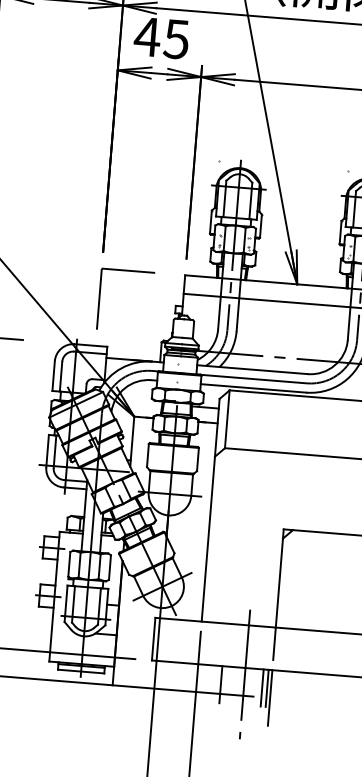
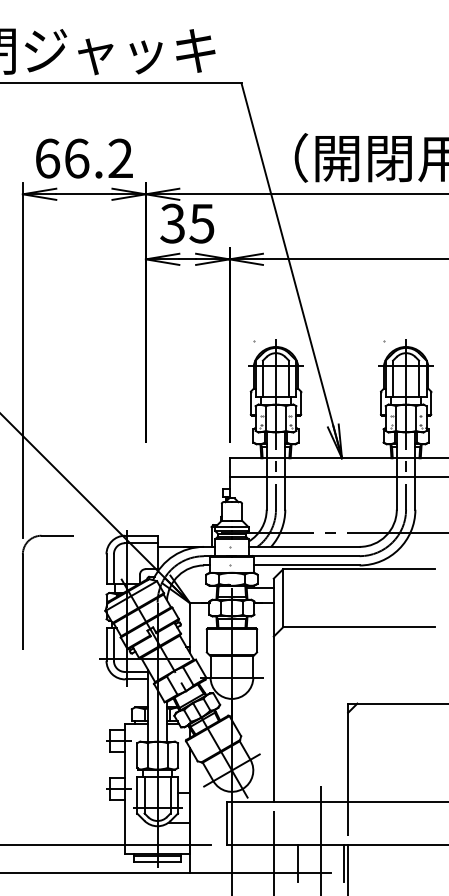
text: (147, 36) -> (172, 223), 45 -> 35
part: (100, 298) -> (146, 488), removed
line: (262, 688) -> (339, 863), removed

